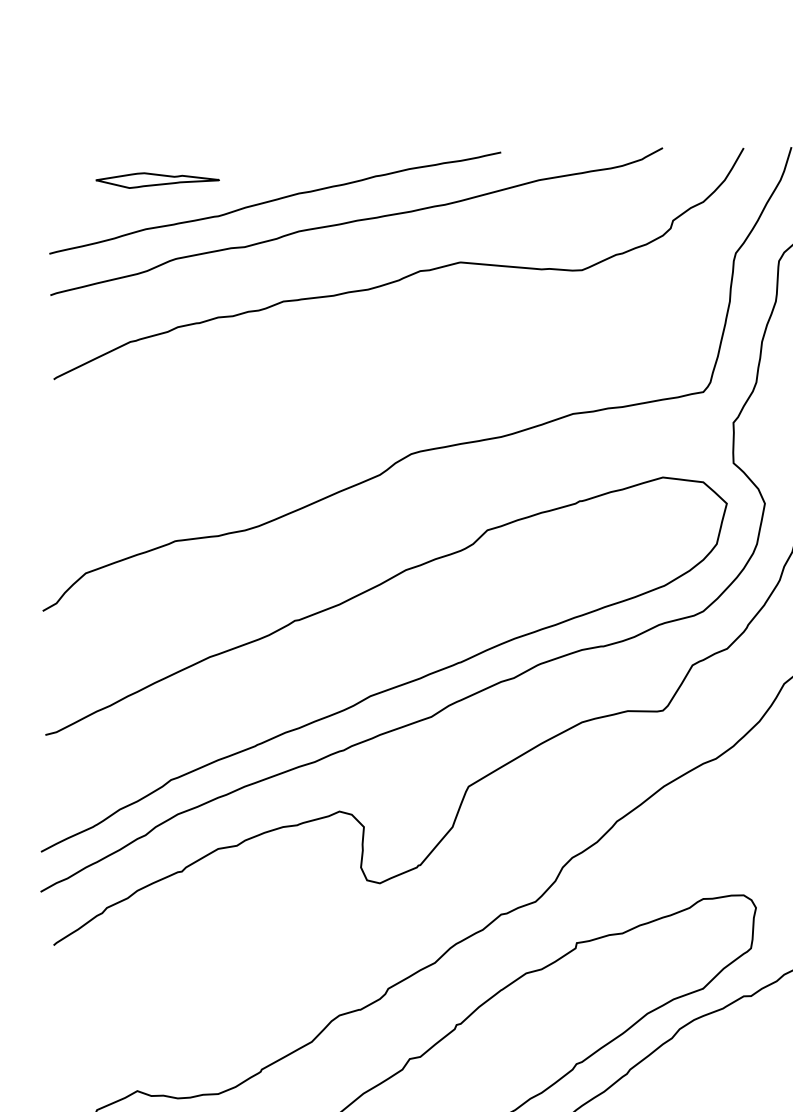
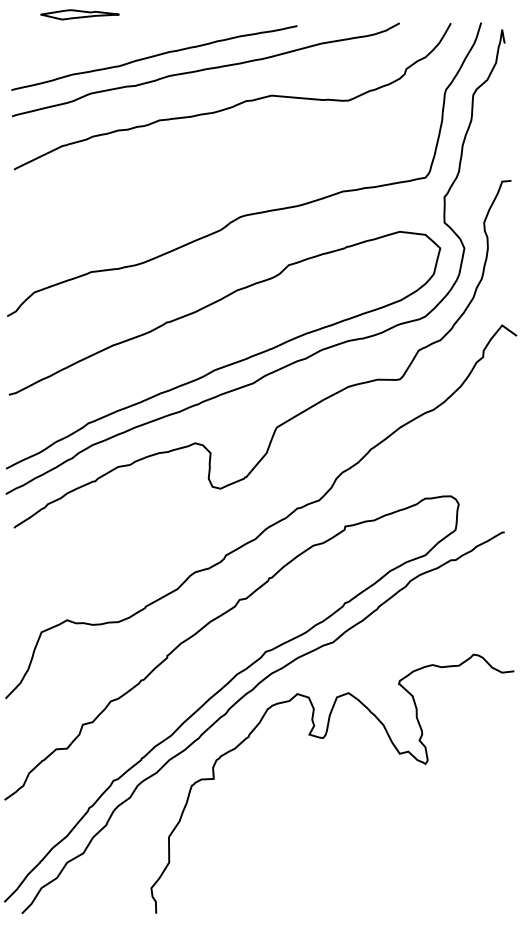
part: (156, 180) -> (79, 14), moved

